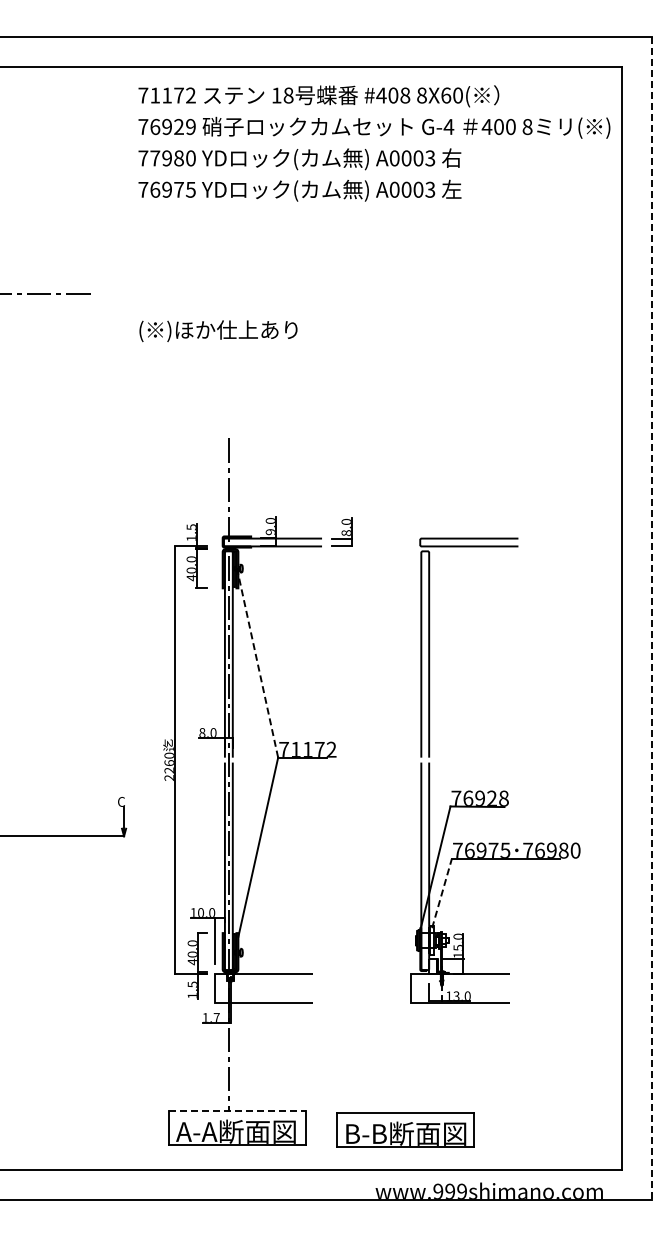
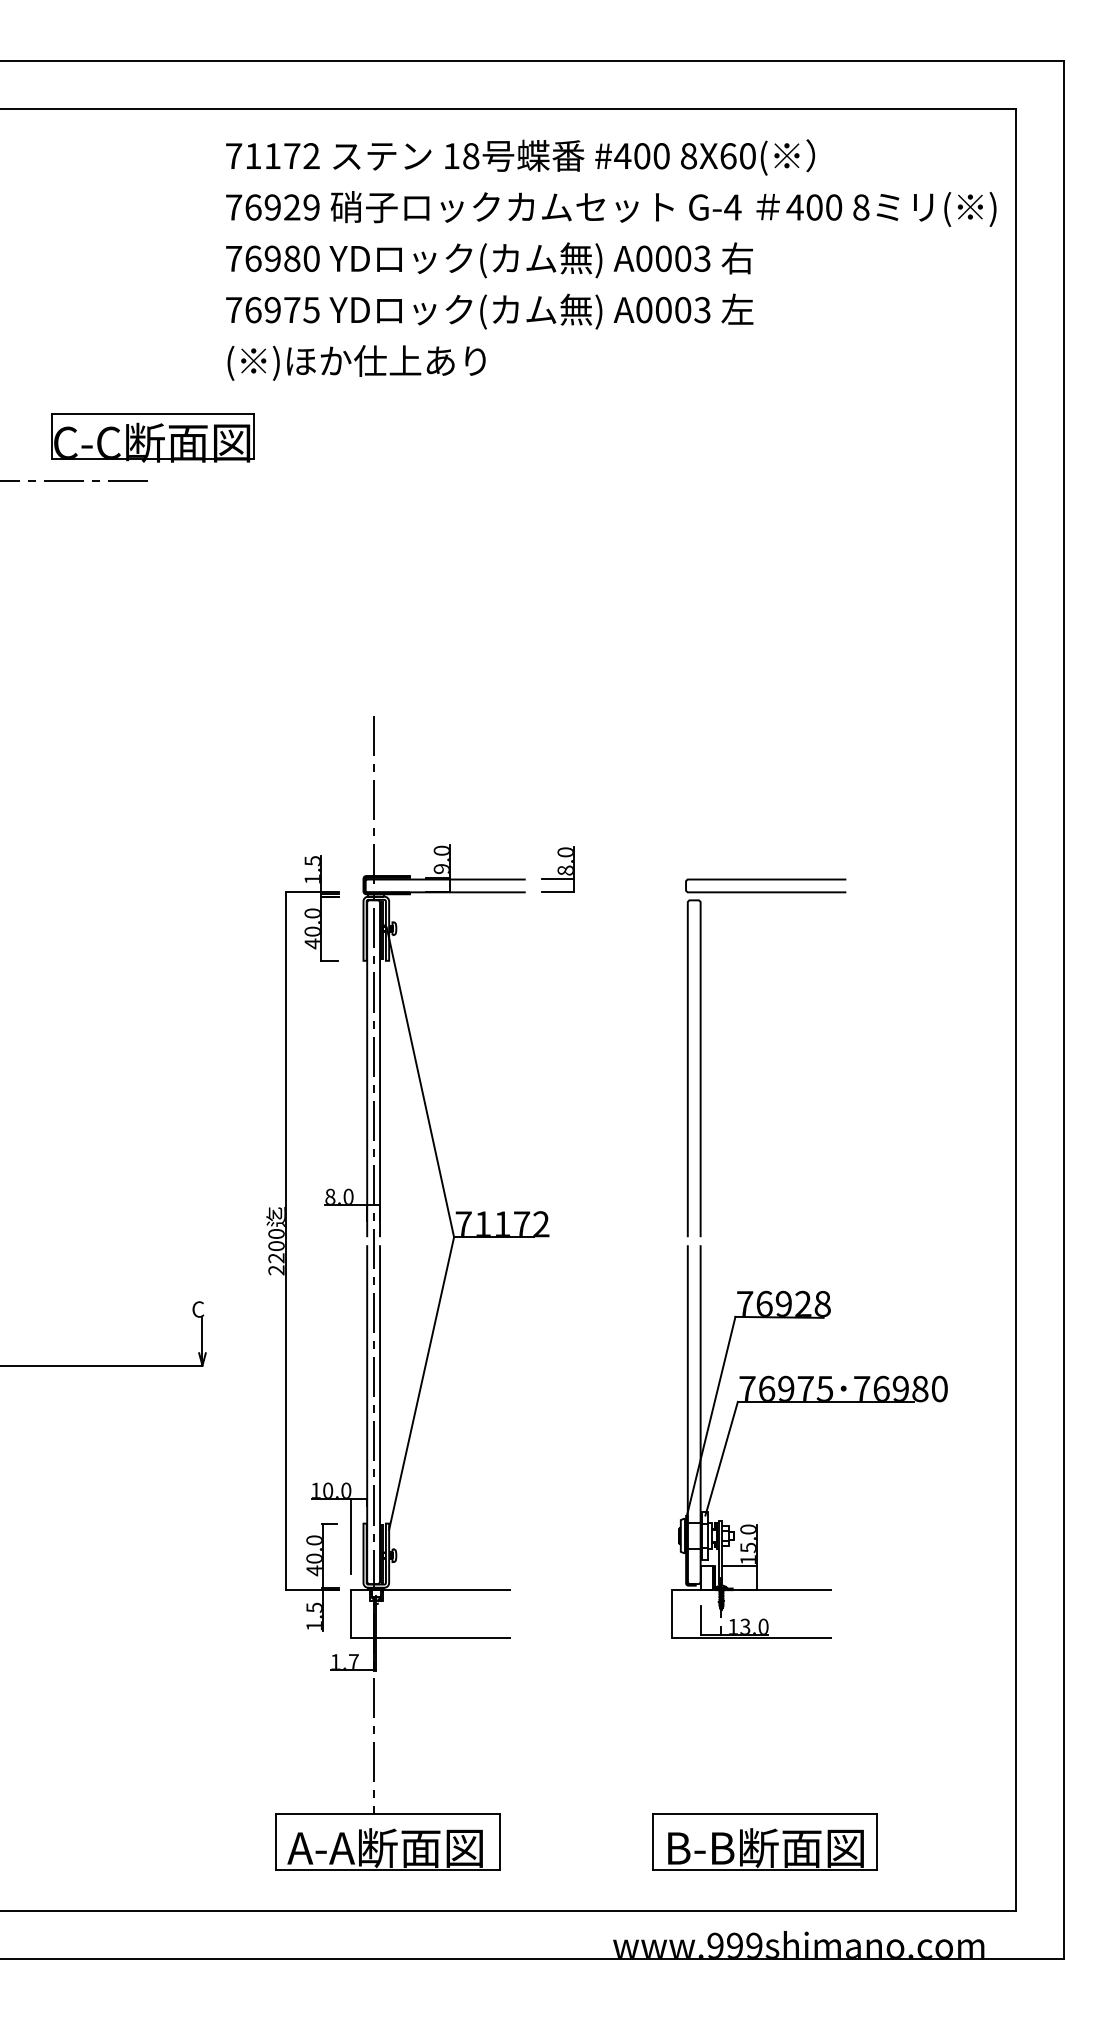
text: (405, 95) -> (661, 156), #408 -> #400
text: (155, 158) -> (253, 258), 77980 -> 76980
part: (93, 268) -> (152, 438), added
text: (218, 330) -> (356, 361), moved
line: (651, 618) -> (1063, 1010), dashed -> solid
line: (257, 663) -> (420, 1083), dashed -> solid
text: (168, 763) -> (275, 1246), 2260 -> 2200
line: (442, 892) -> (722, 1457), dashed -> solid
line: (237, 1110) -> (387, 1813), dashed -> solid
part: (405, 1129) -> (764, 1841), moved

